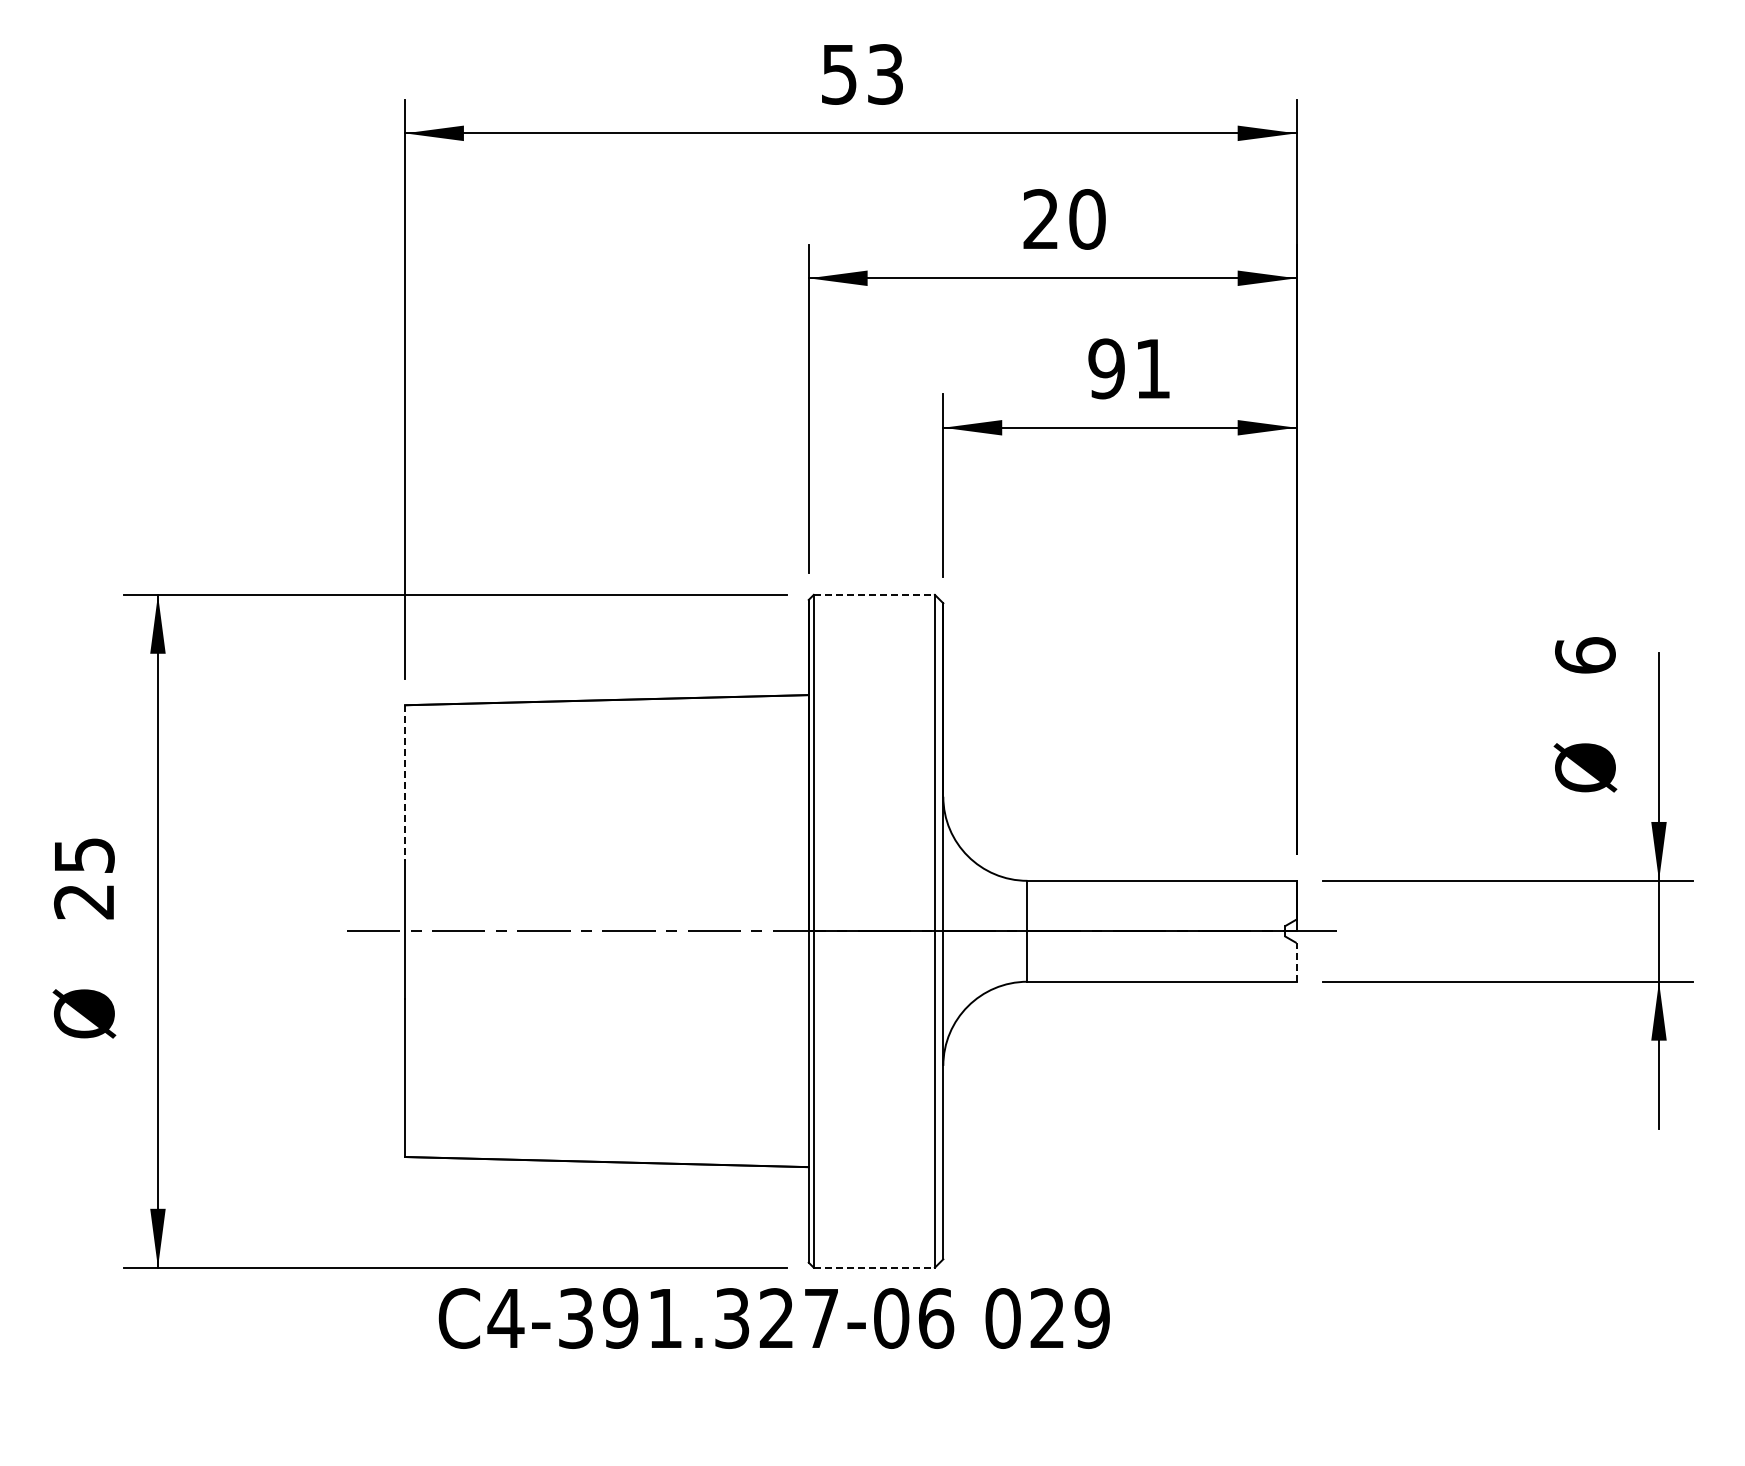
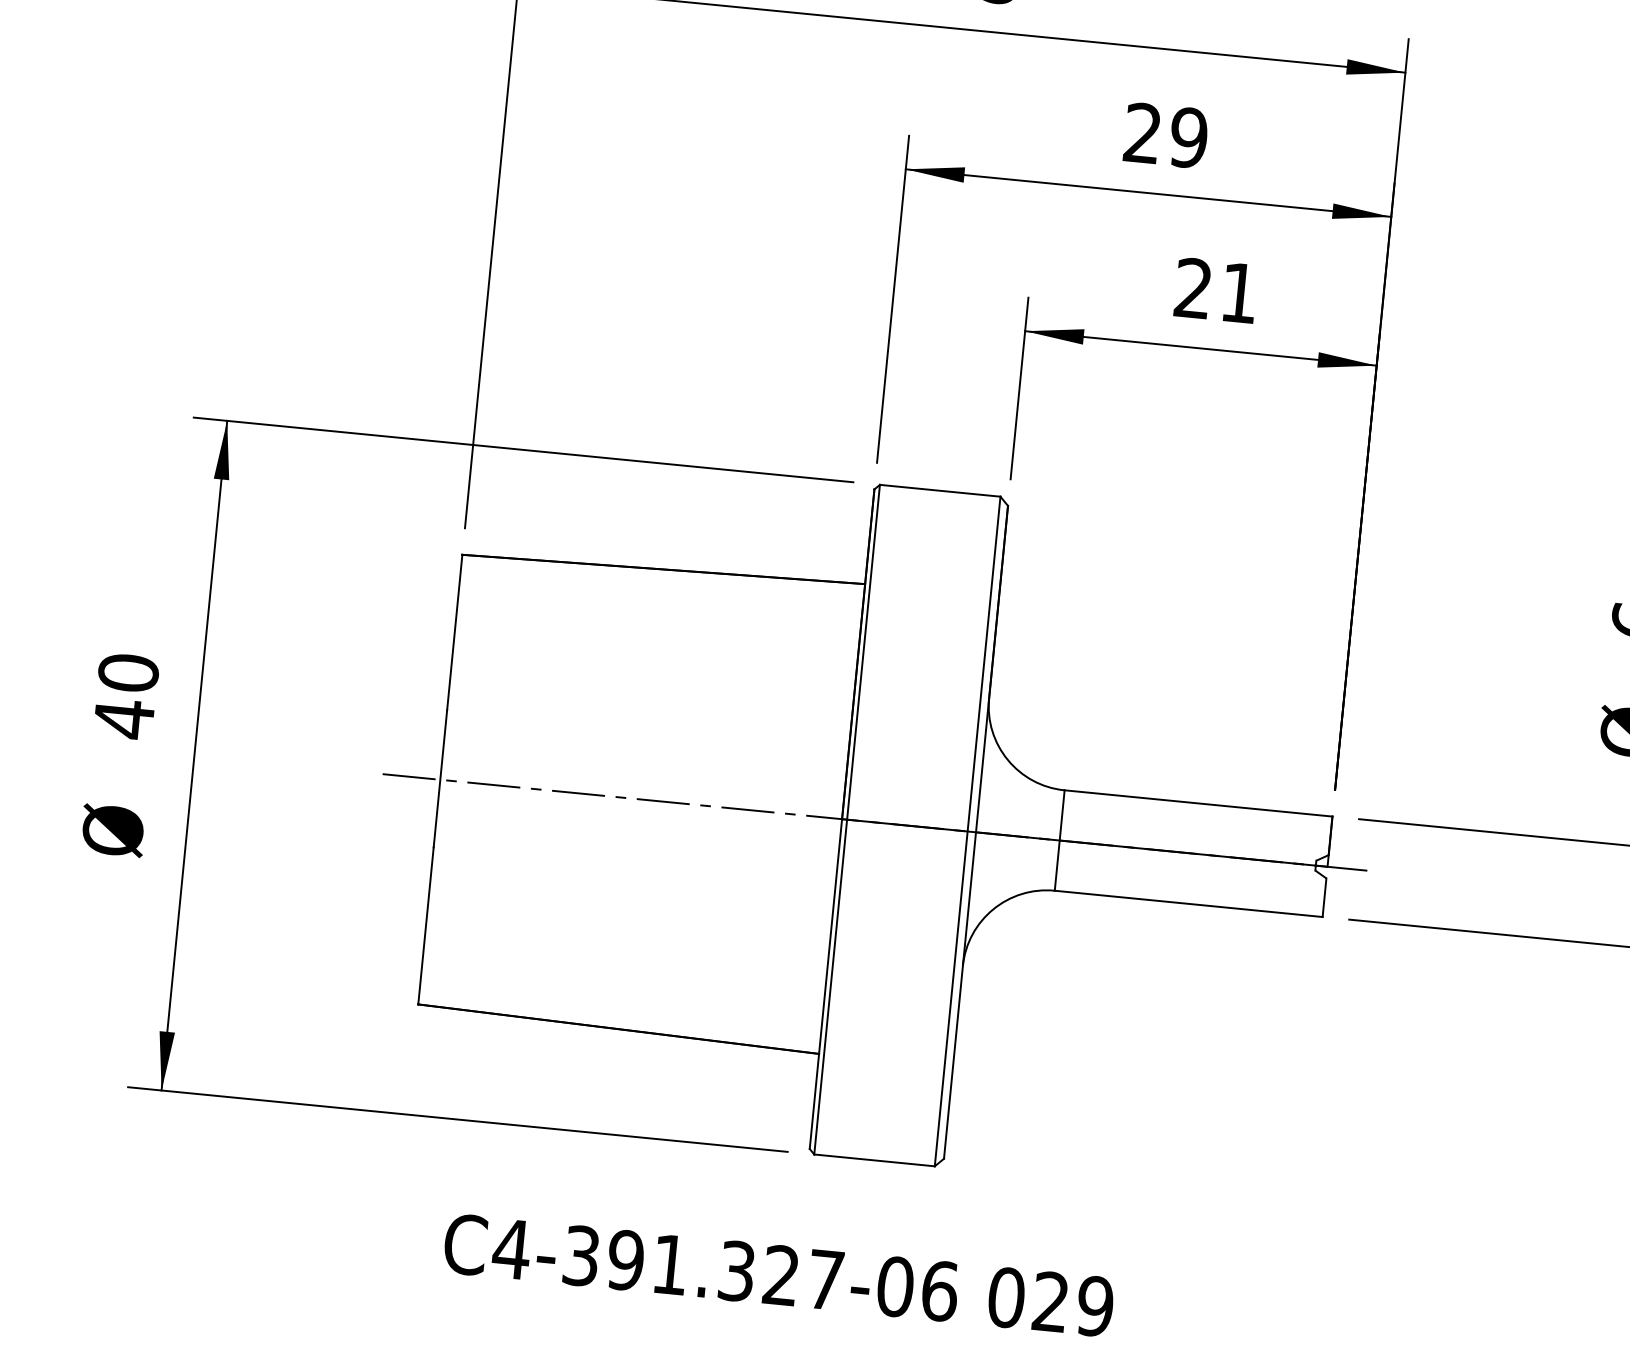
text: (1087, 219) -> (1188, 137), 20 -> 29
text: (1106, 368) -> (1193, 288), 91 -> 21
line: (874, 594) -> (940, 490), dashed -> solid
line: (405, 783) -> (455, 632), dashed -> solid
text: (83, 879) -> (125, 696), 25 -> 40
line: (1296, 961) -> (1324, 896), dashed -> solid
line: (874, 1267) -> (874, 1160), dashed -> solid
text: (773, 1318) -> (778, 1275), moved

